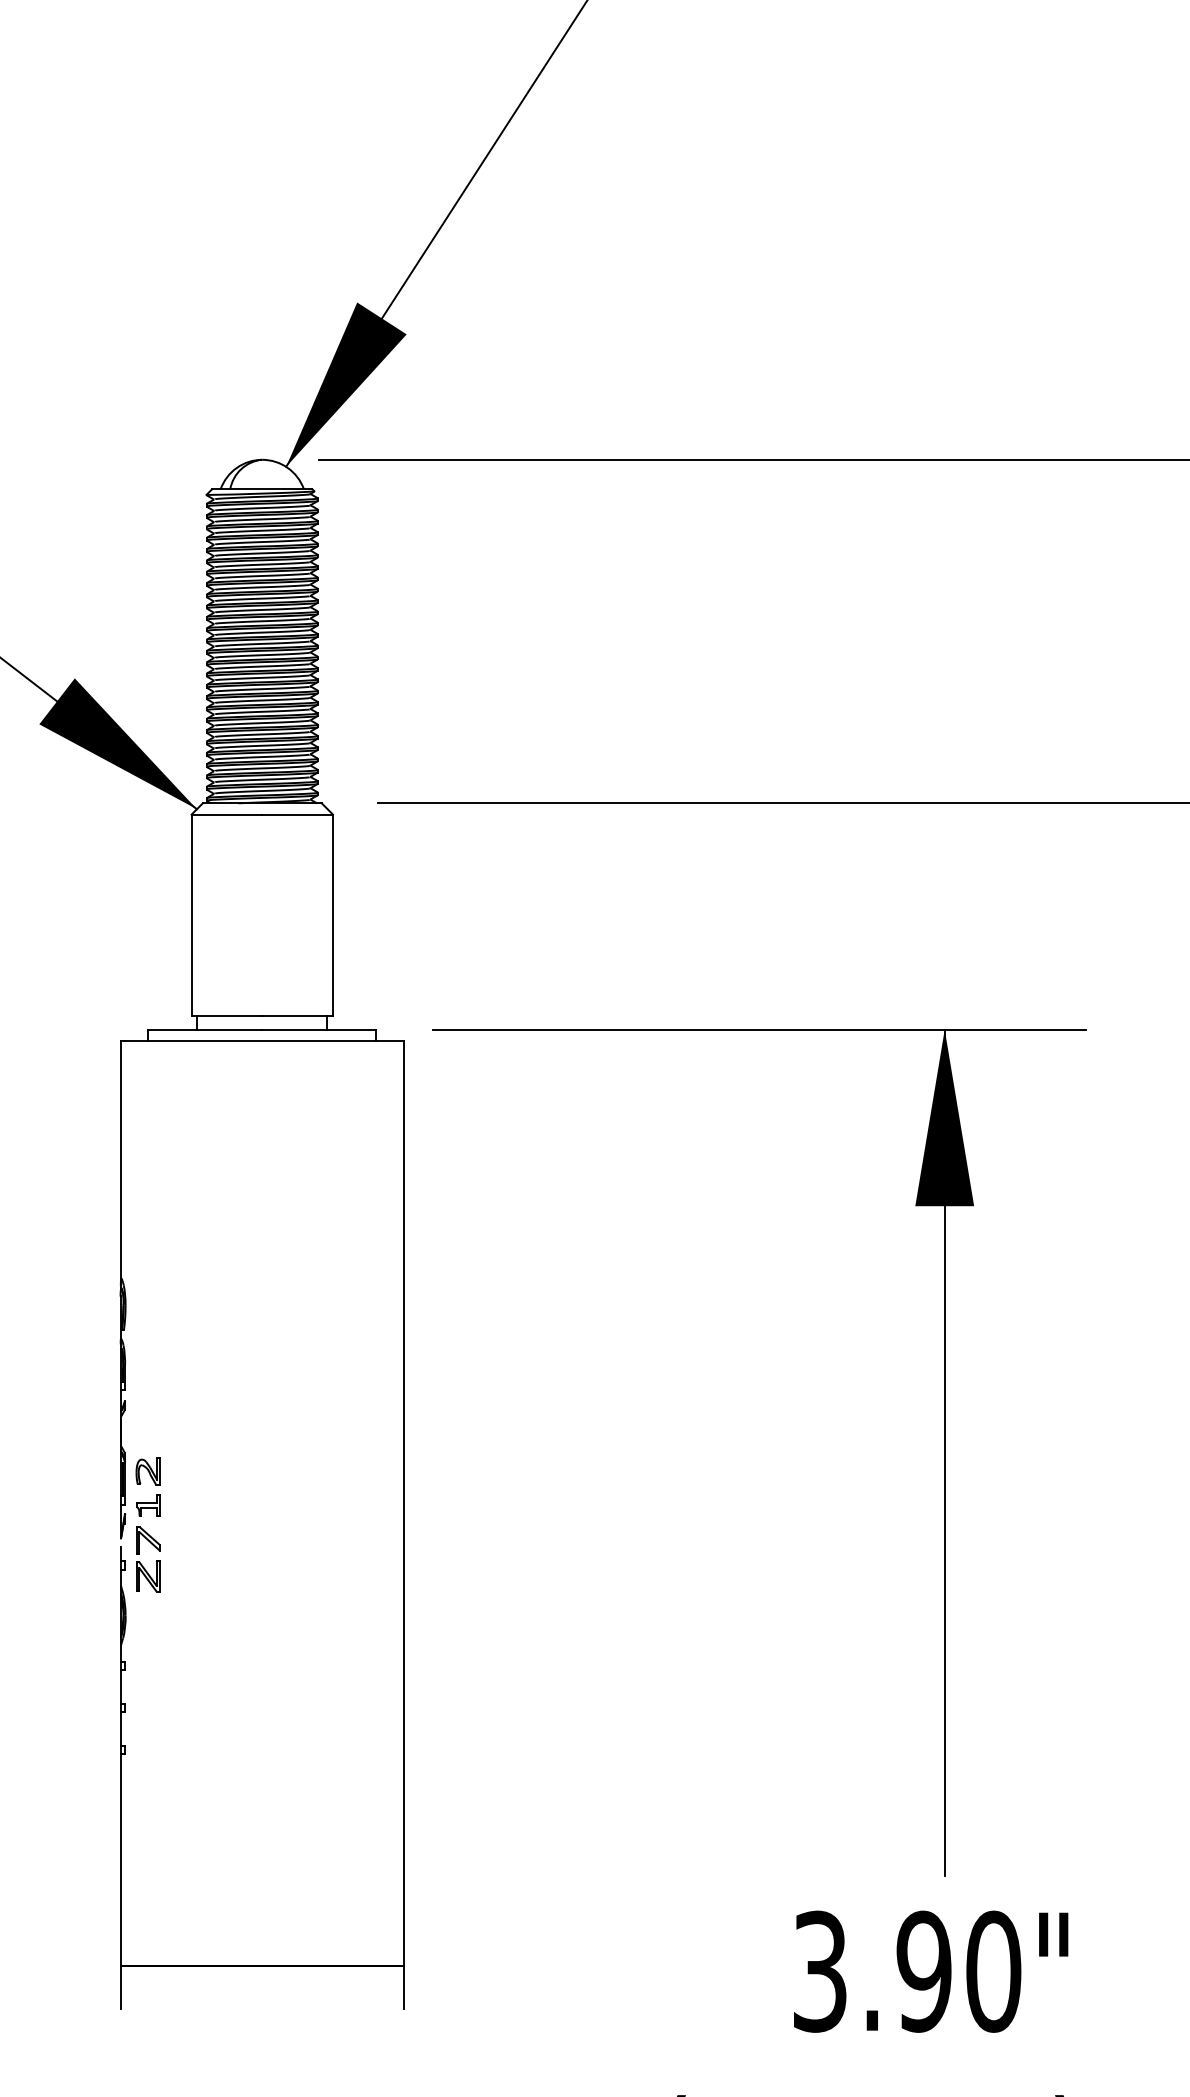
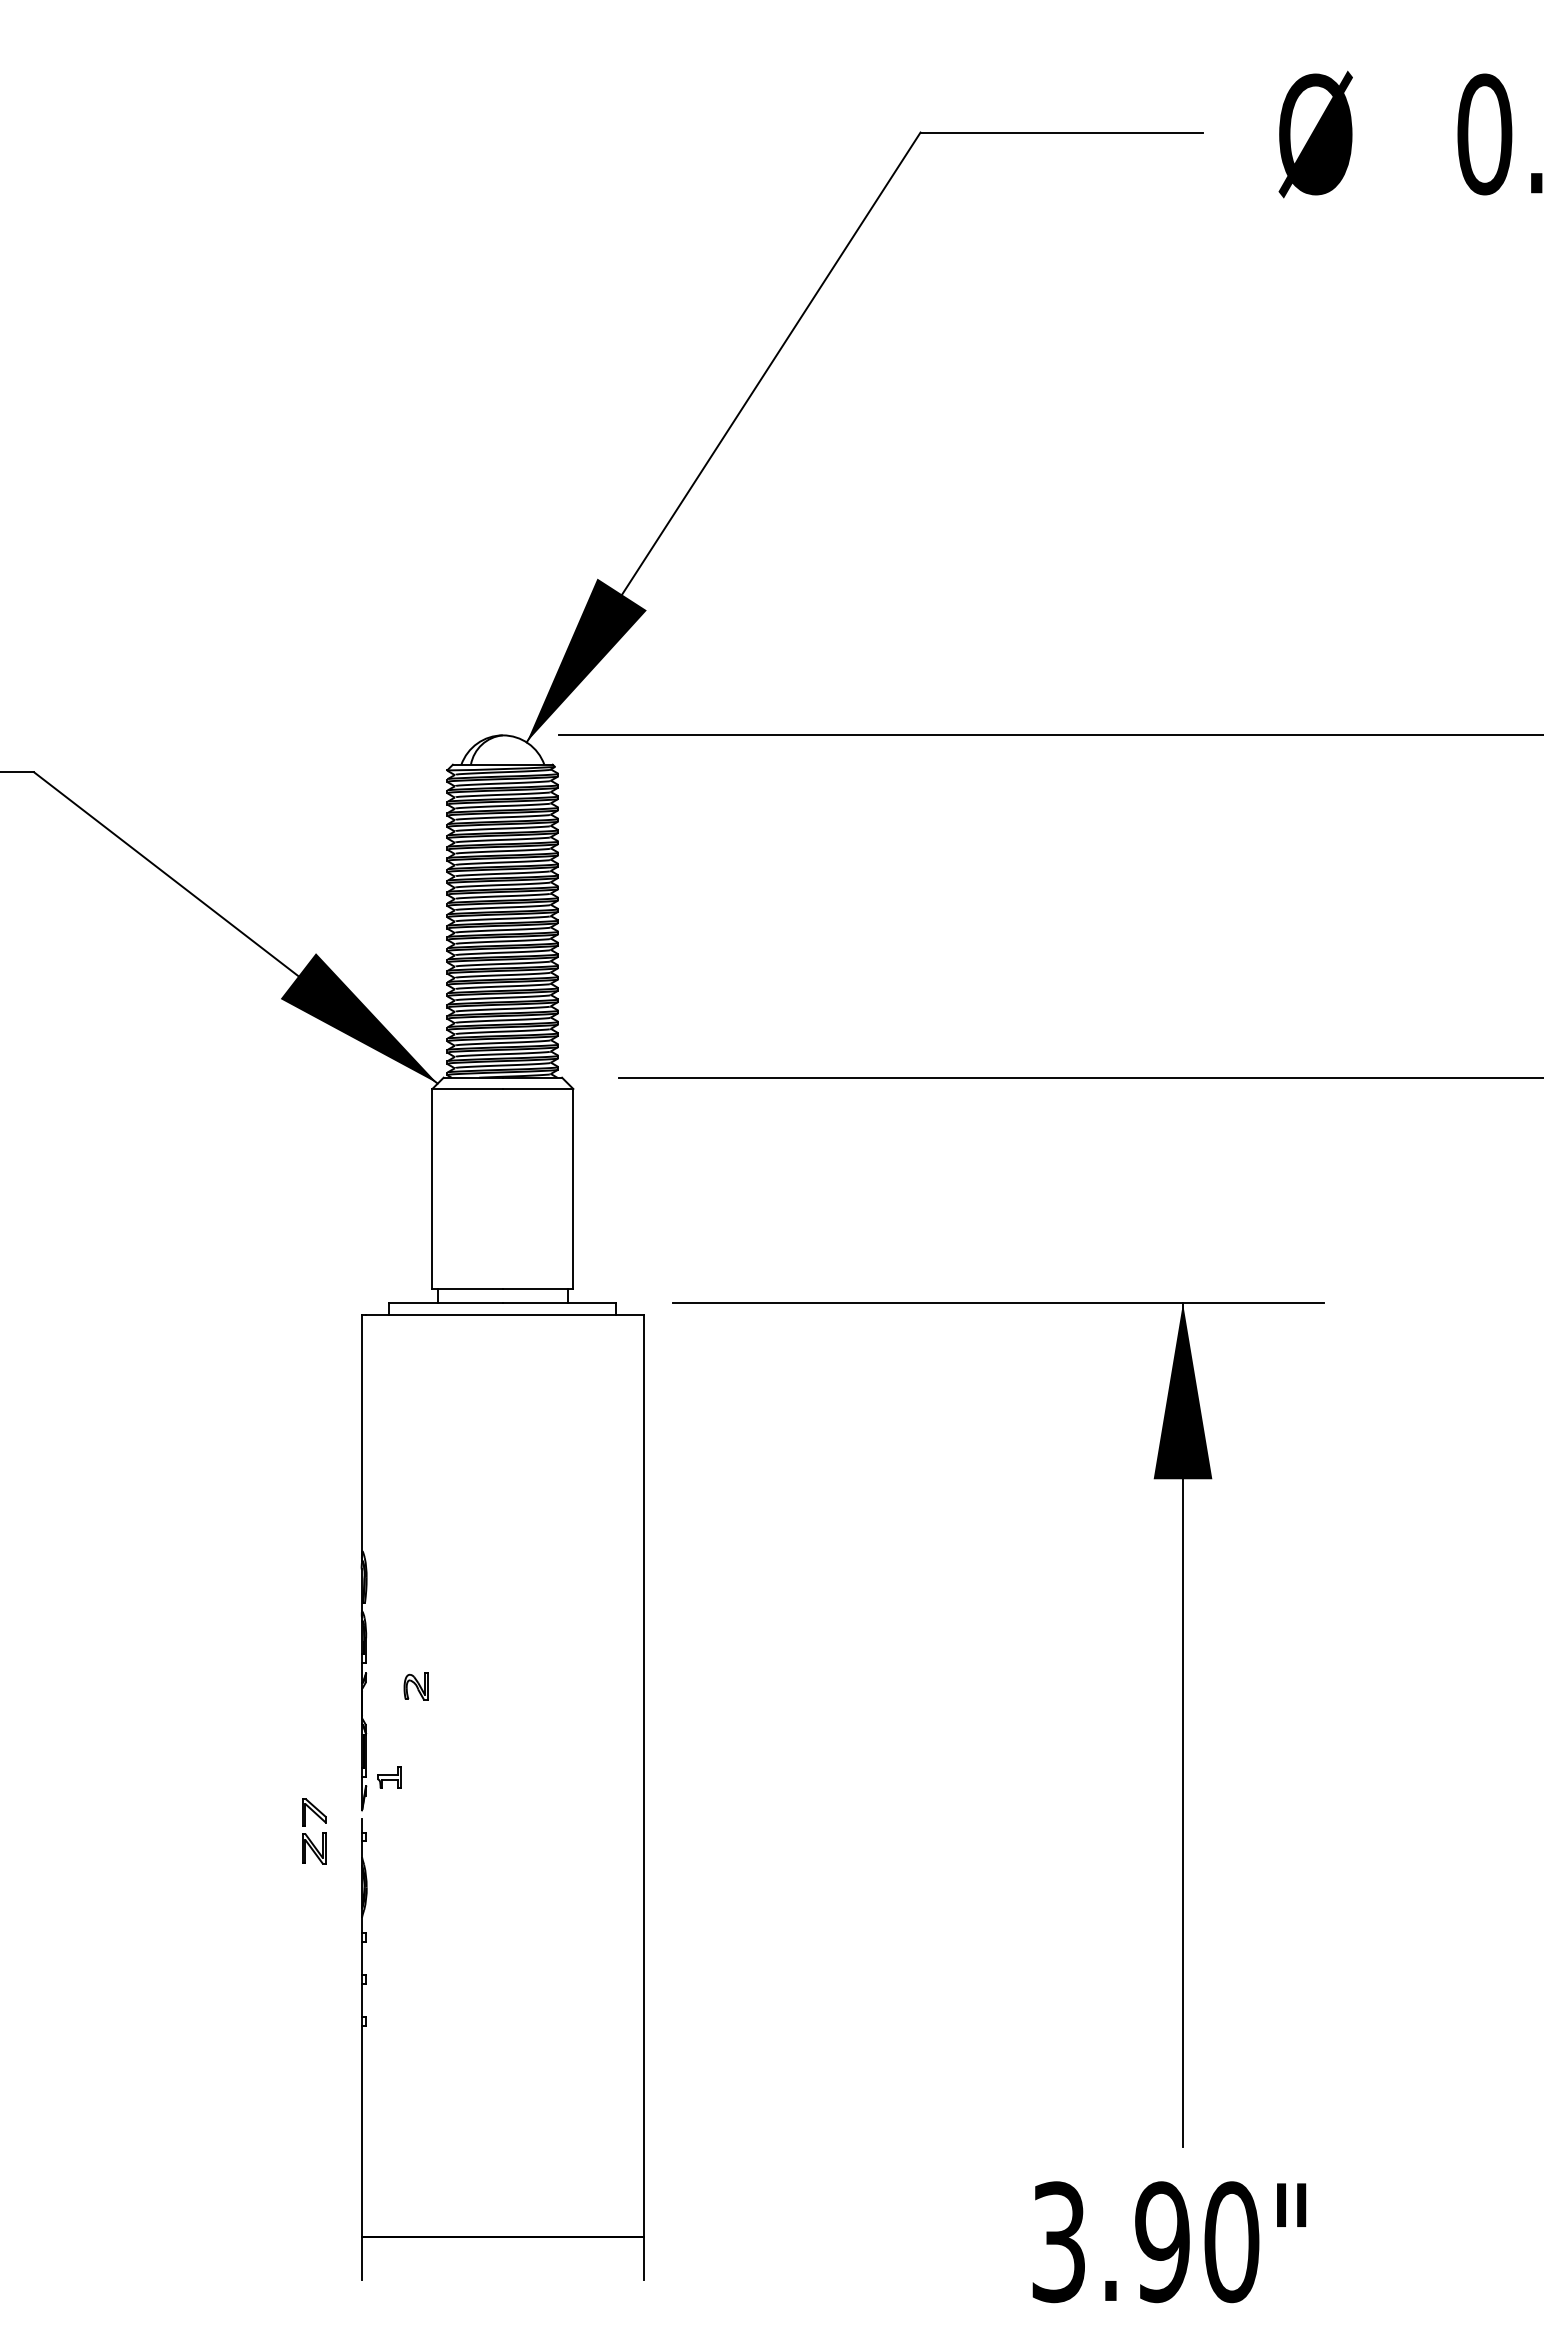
part: (147, 1471) -> (415, 1686), moved
part: (142, 1564) -> (308, 1836), moved

